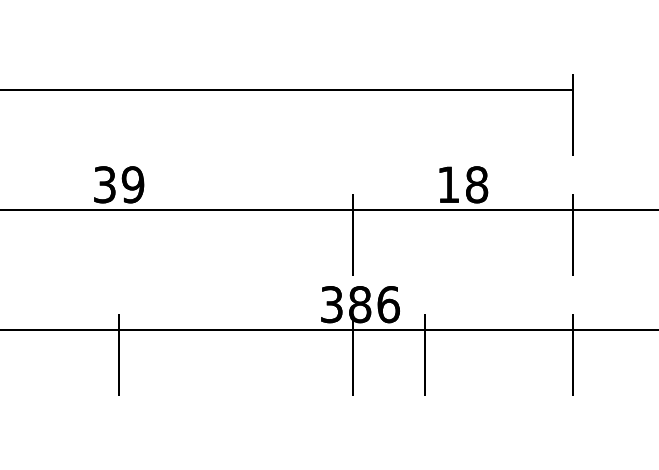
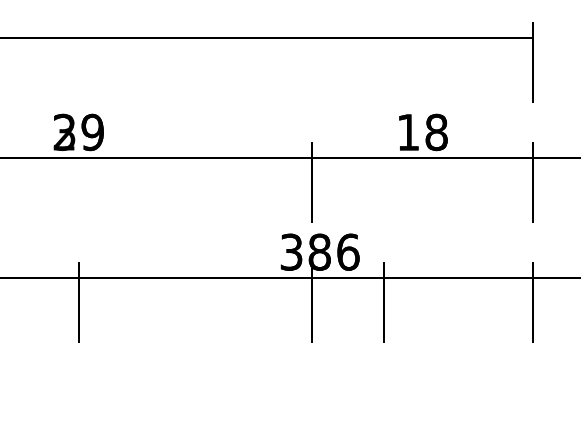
text: (104, 184) -> (64, 132), 39 -> 29

